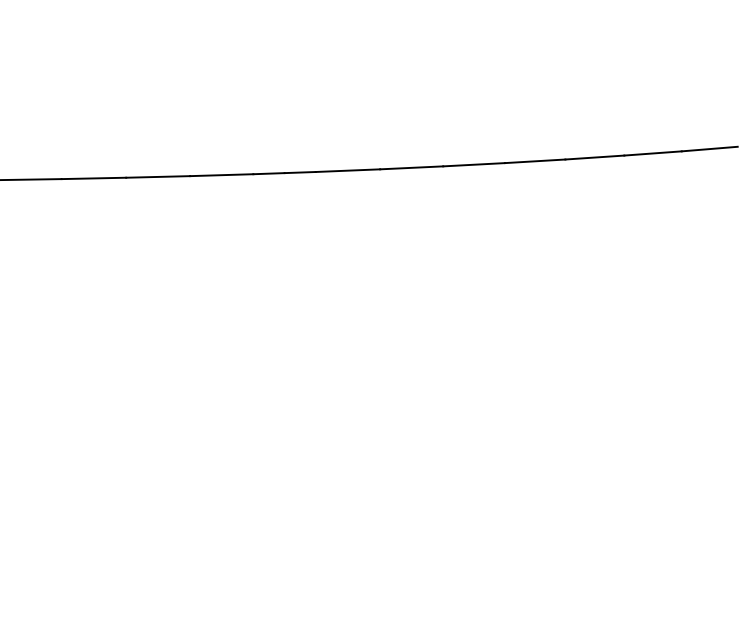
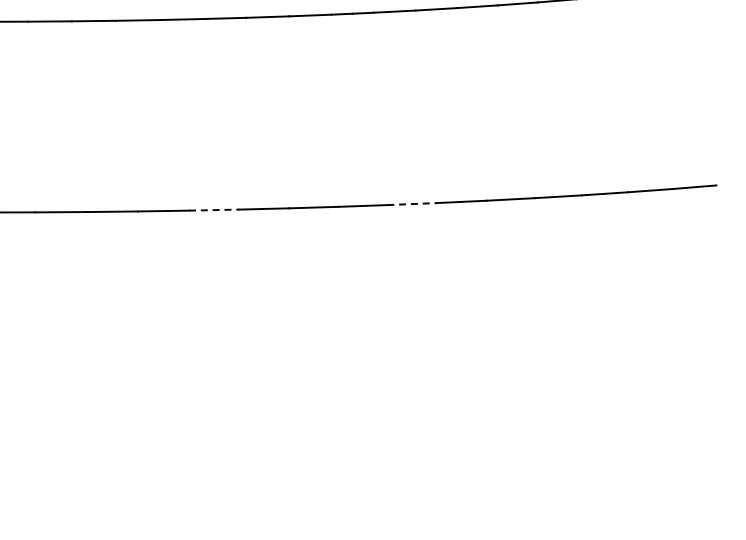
line: (348, 171) -> (412, 204), solid -> dashed
line: (94, 178) -> (214, 210), solid -> dashed

